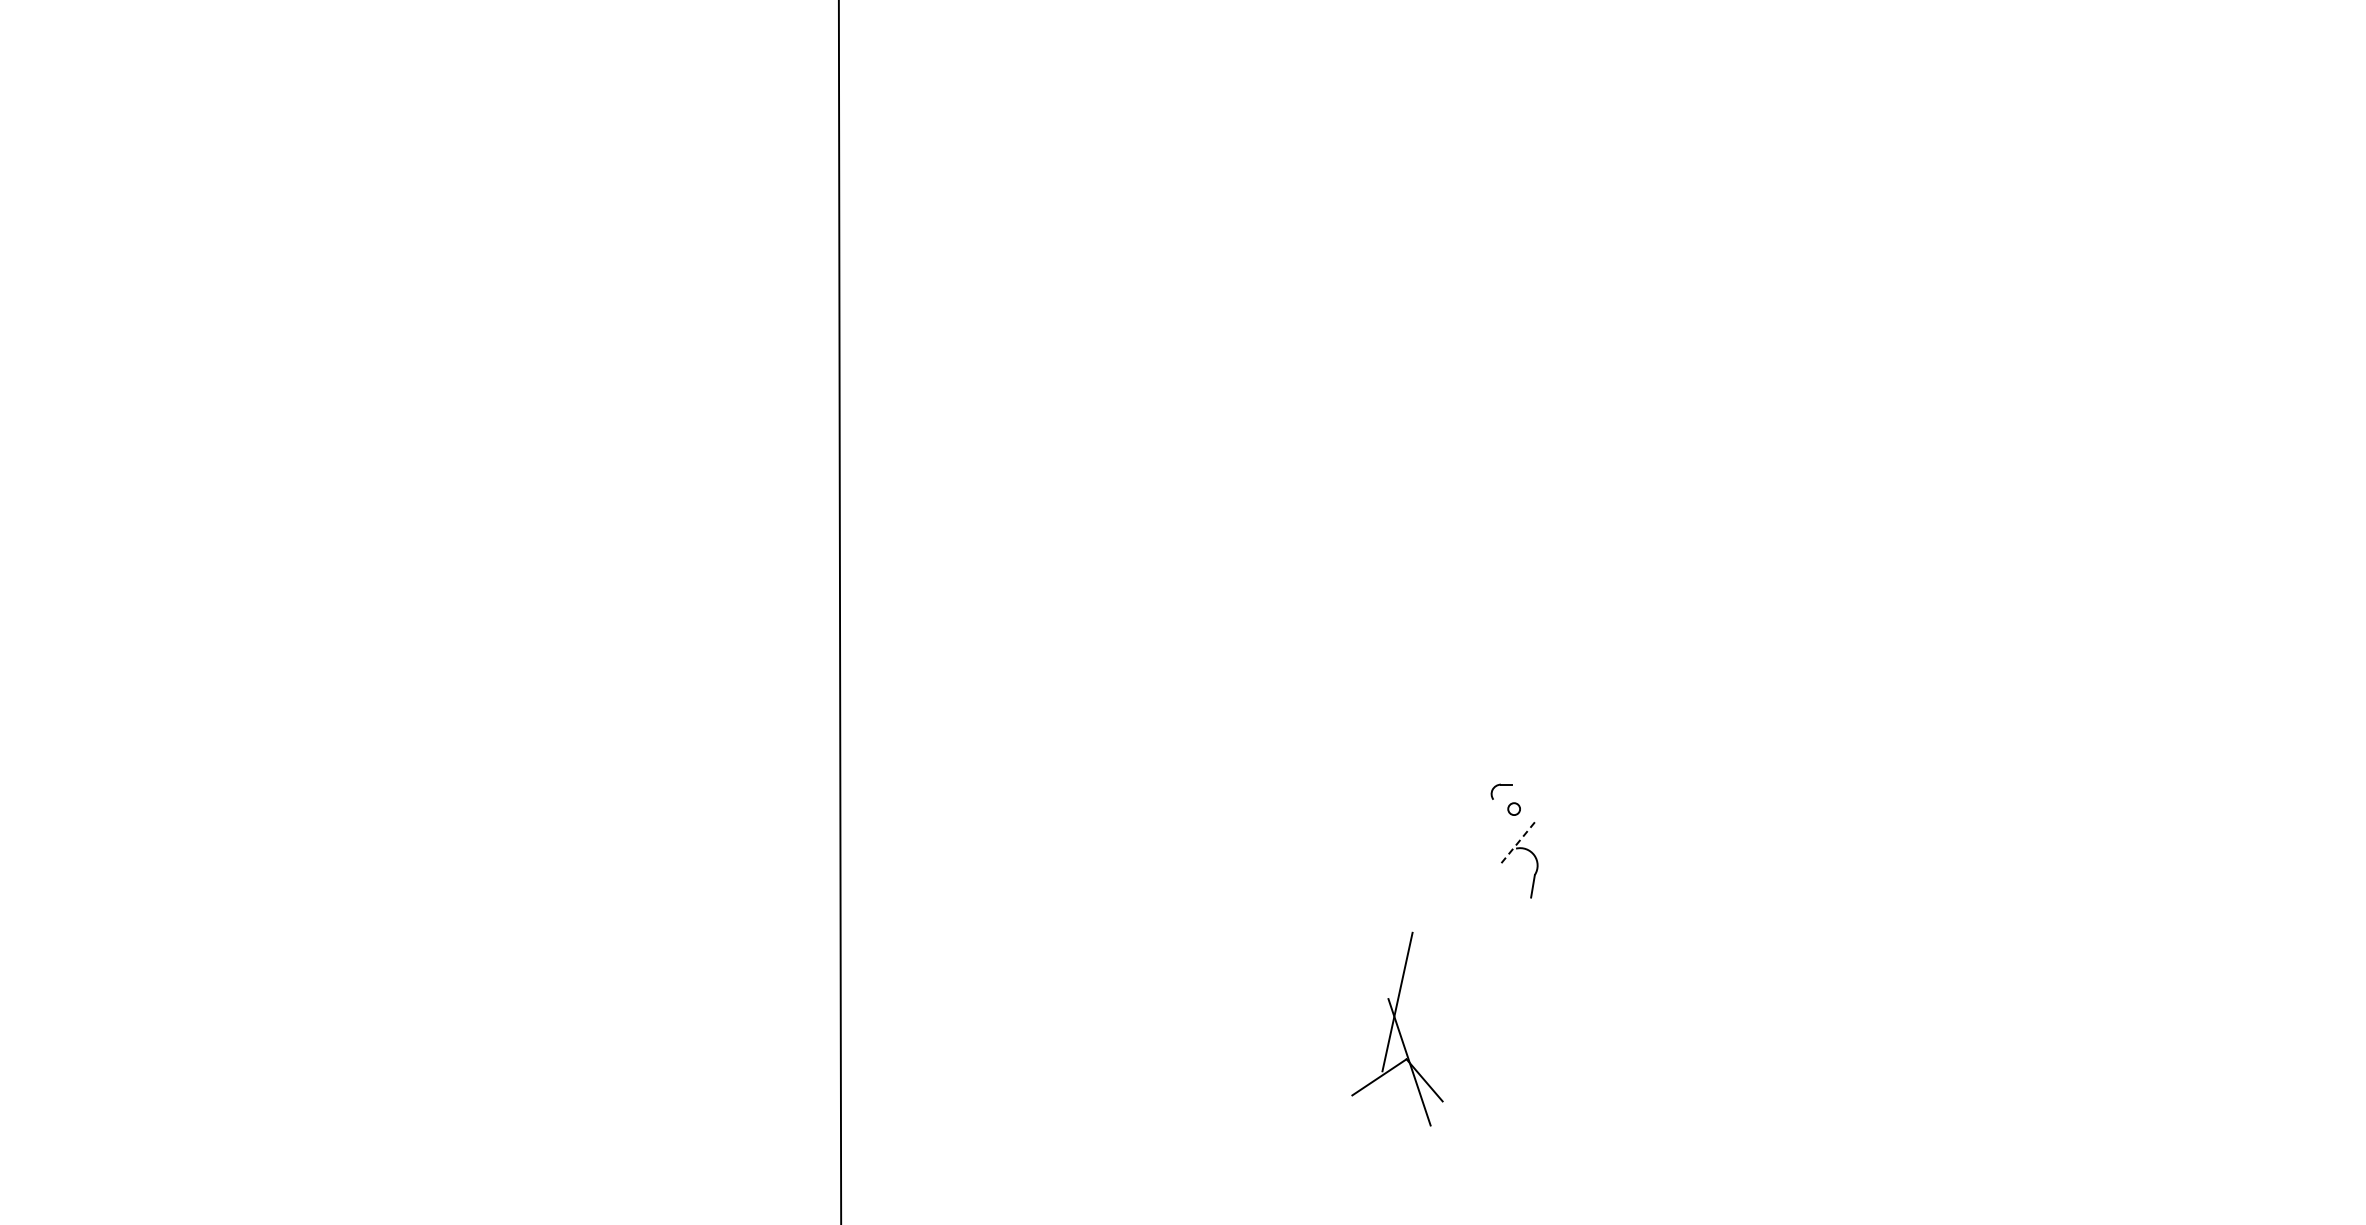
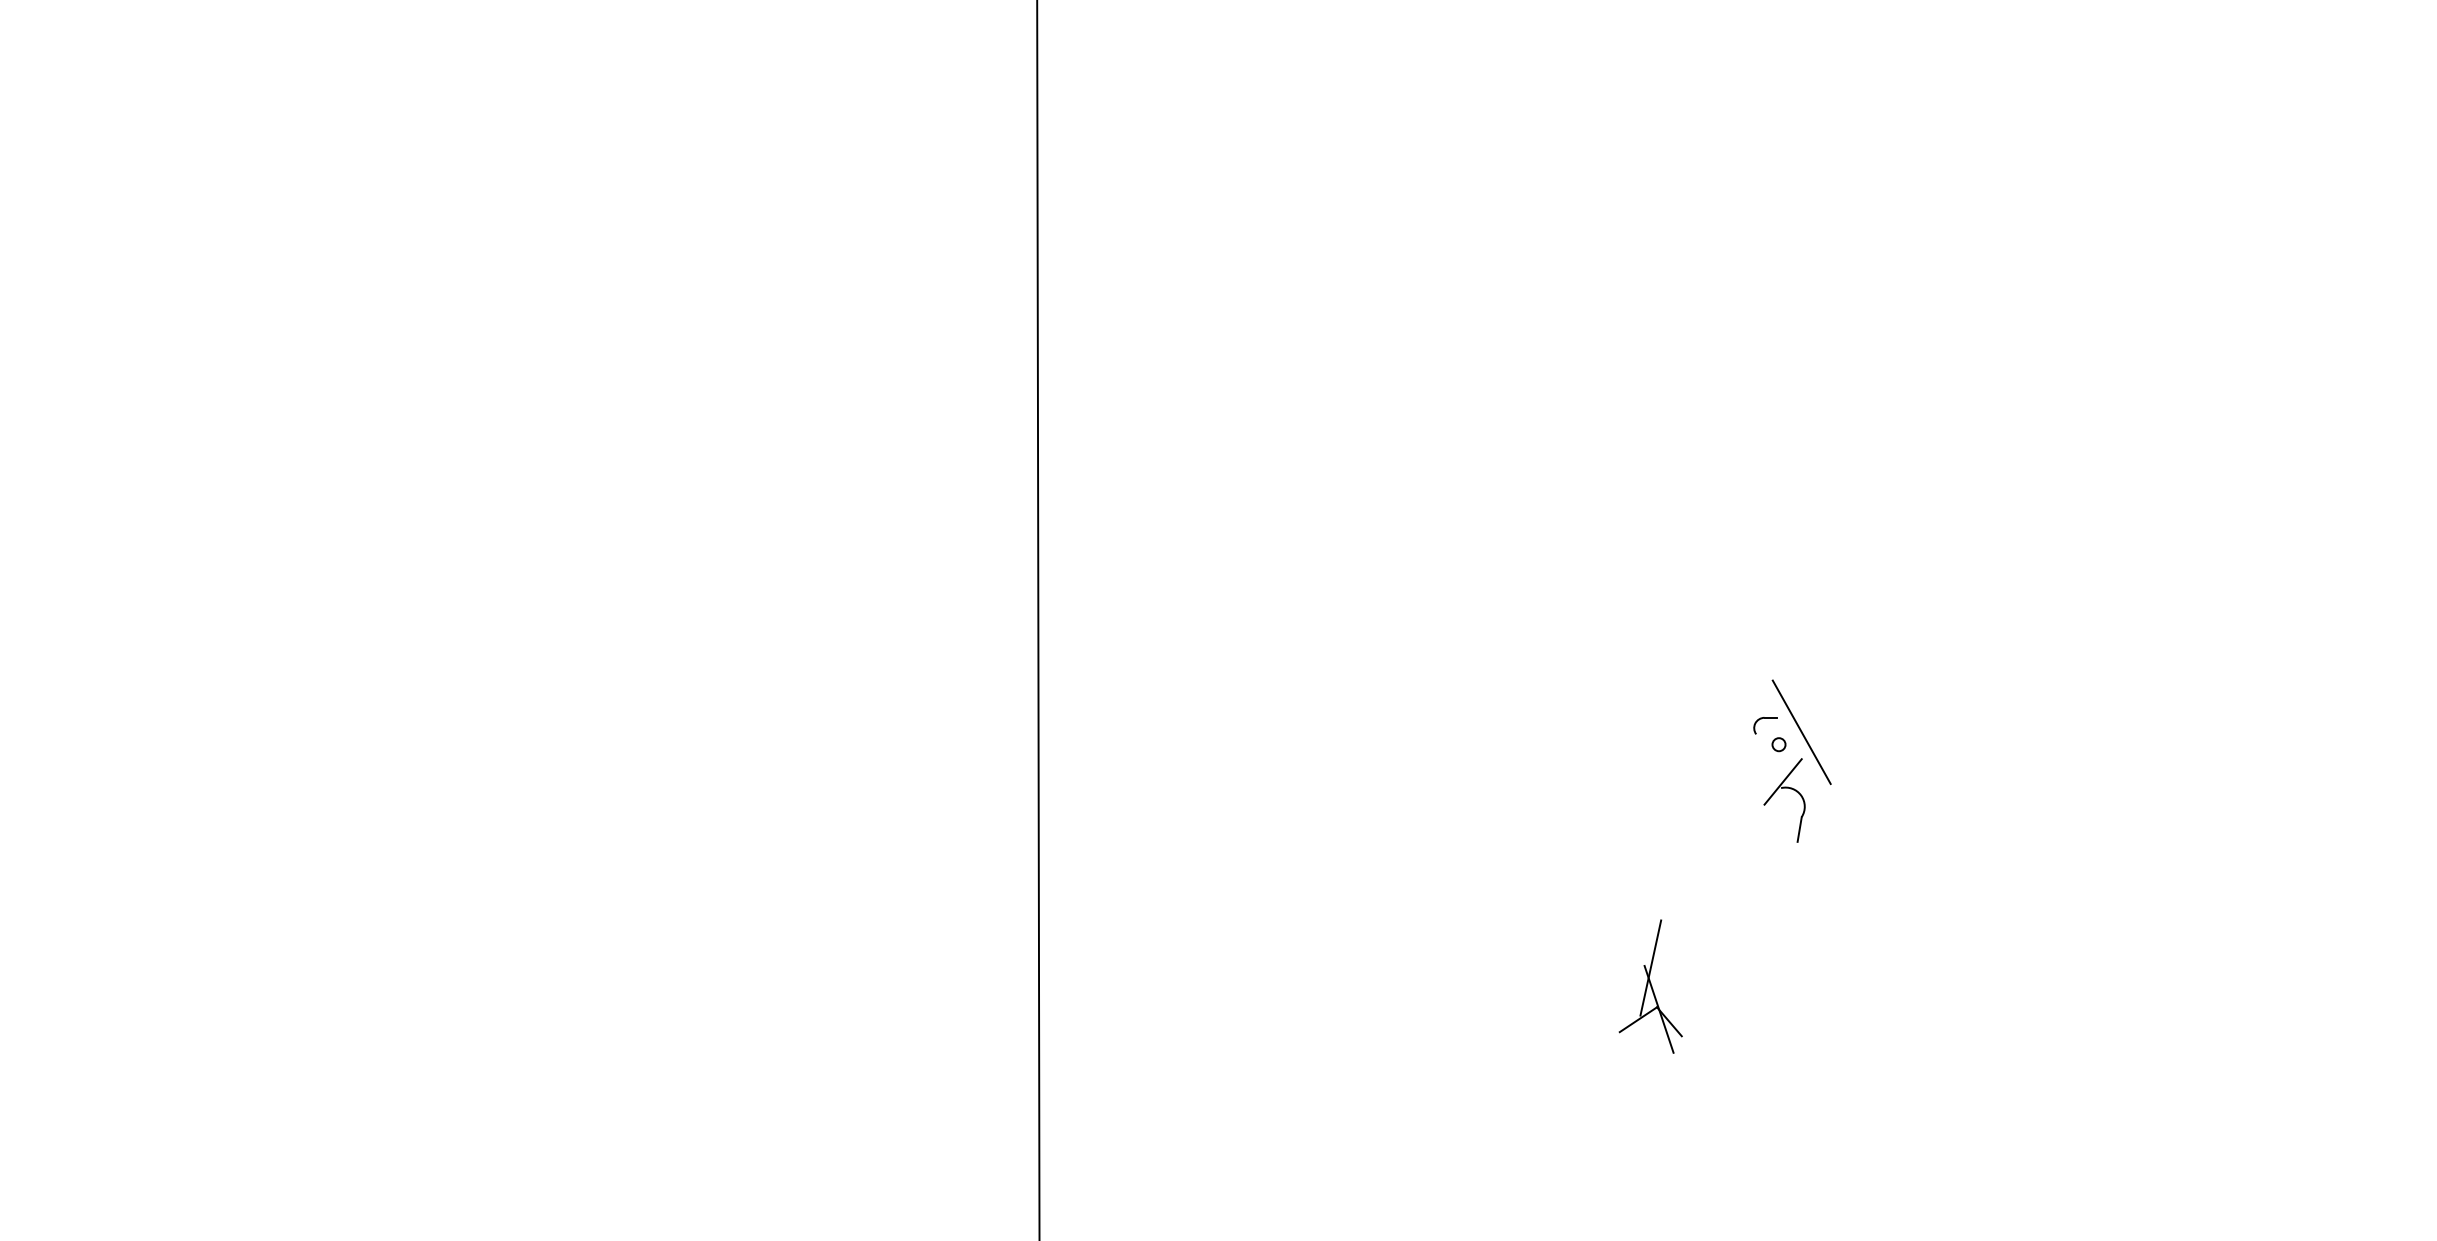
line: (1534, 797) -> (1801, 731), added
line: (1517, 843) -> (1782, 782), dashed -> solid
part: (1397, 1029) -> (1650, 986), size x0.62

